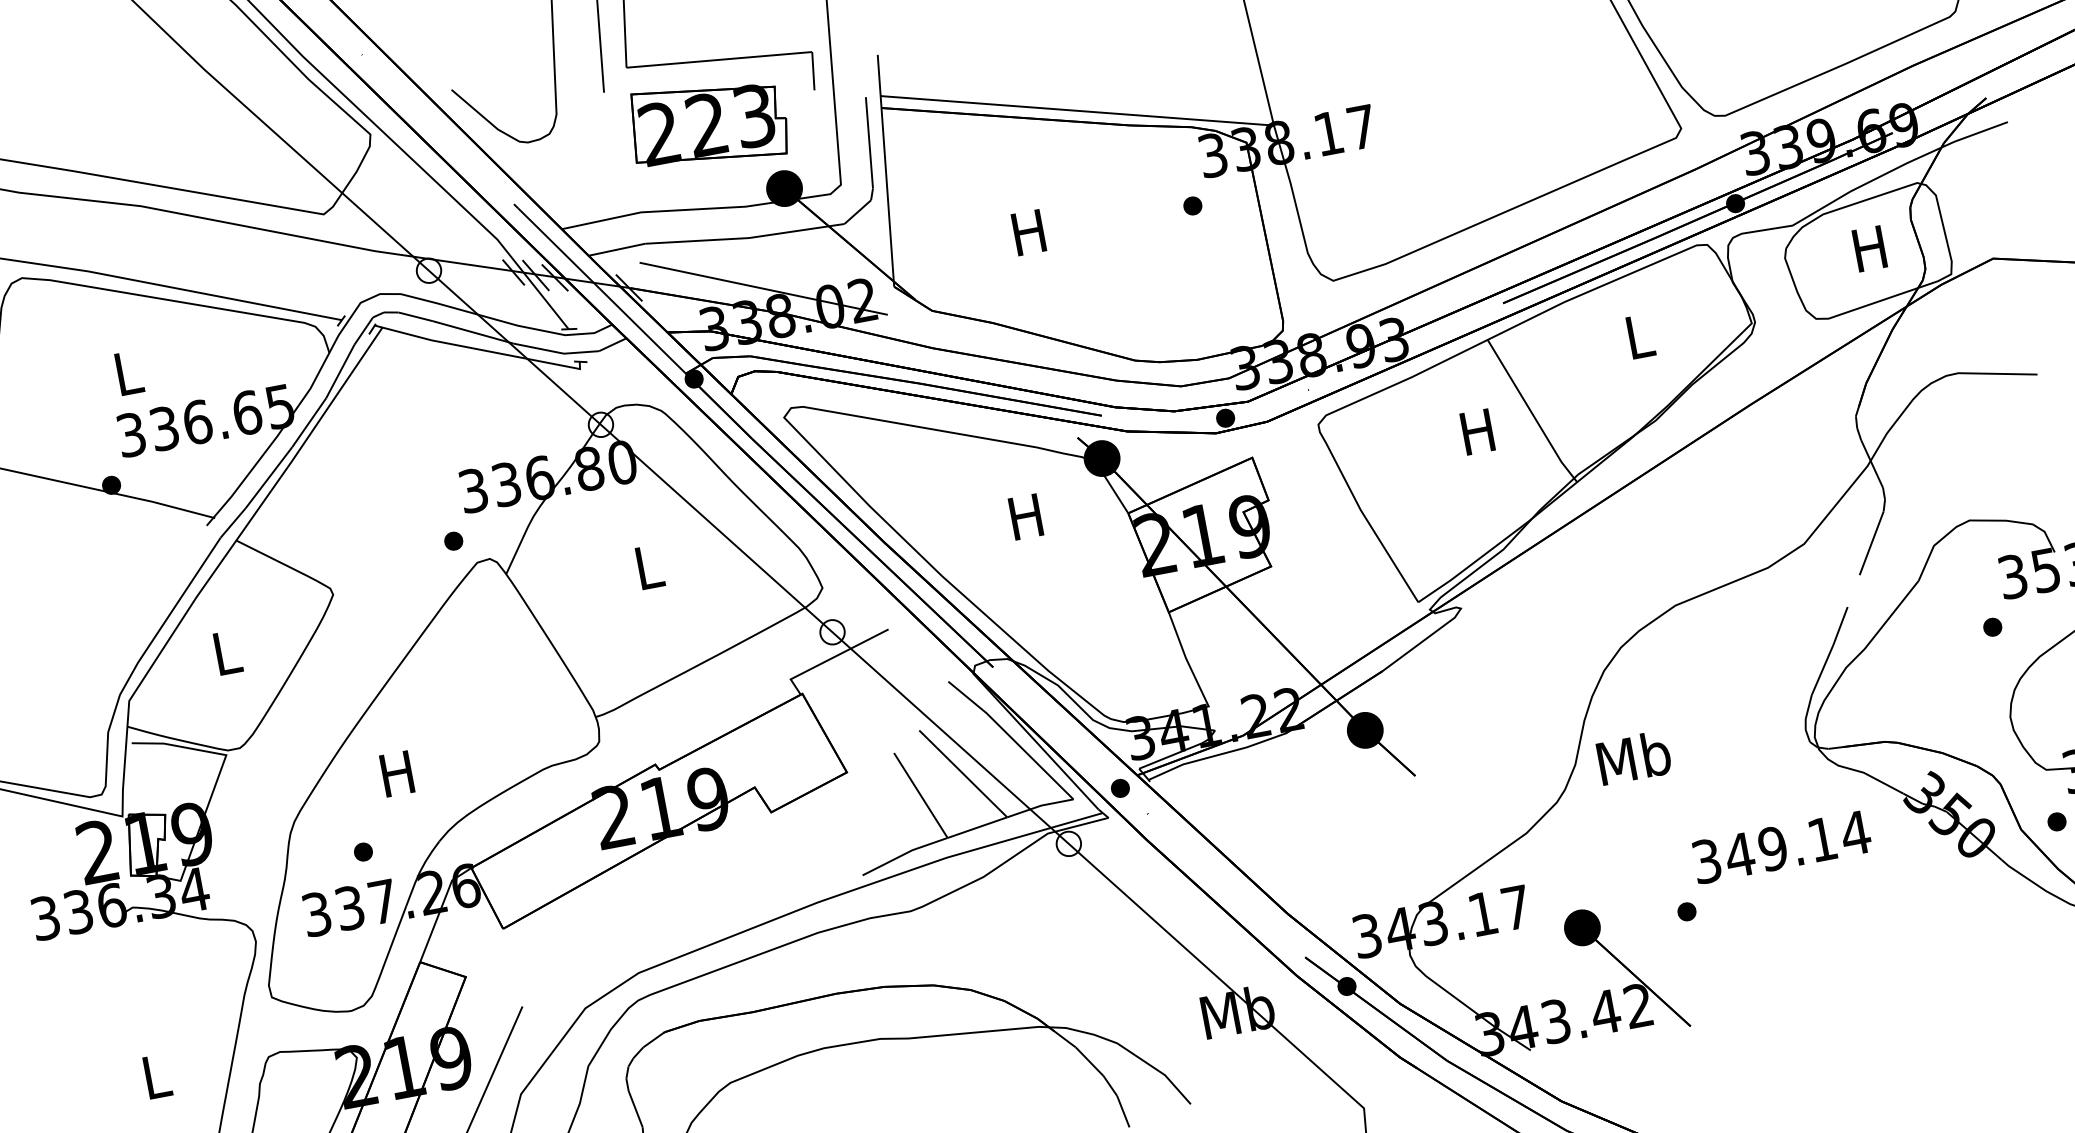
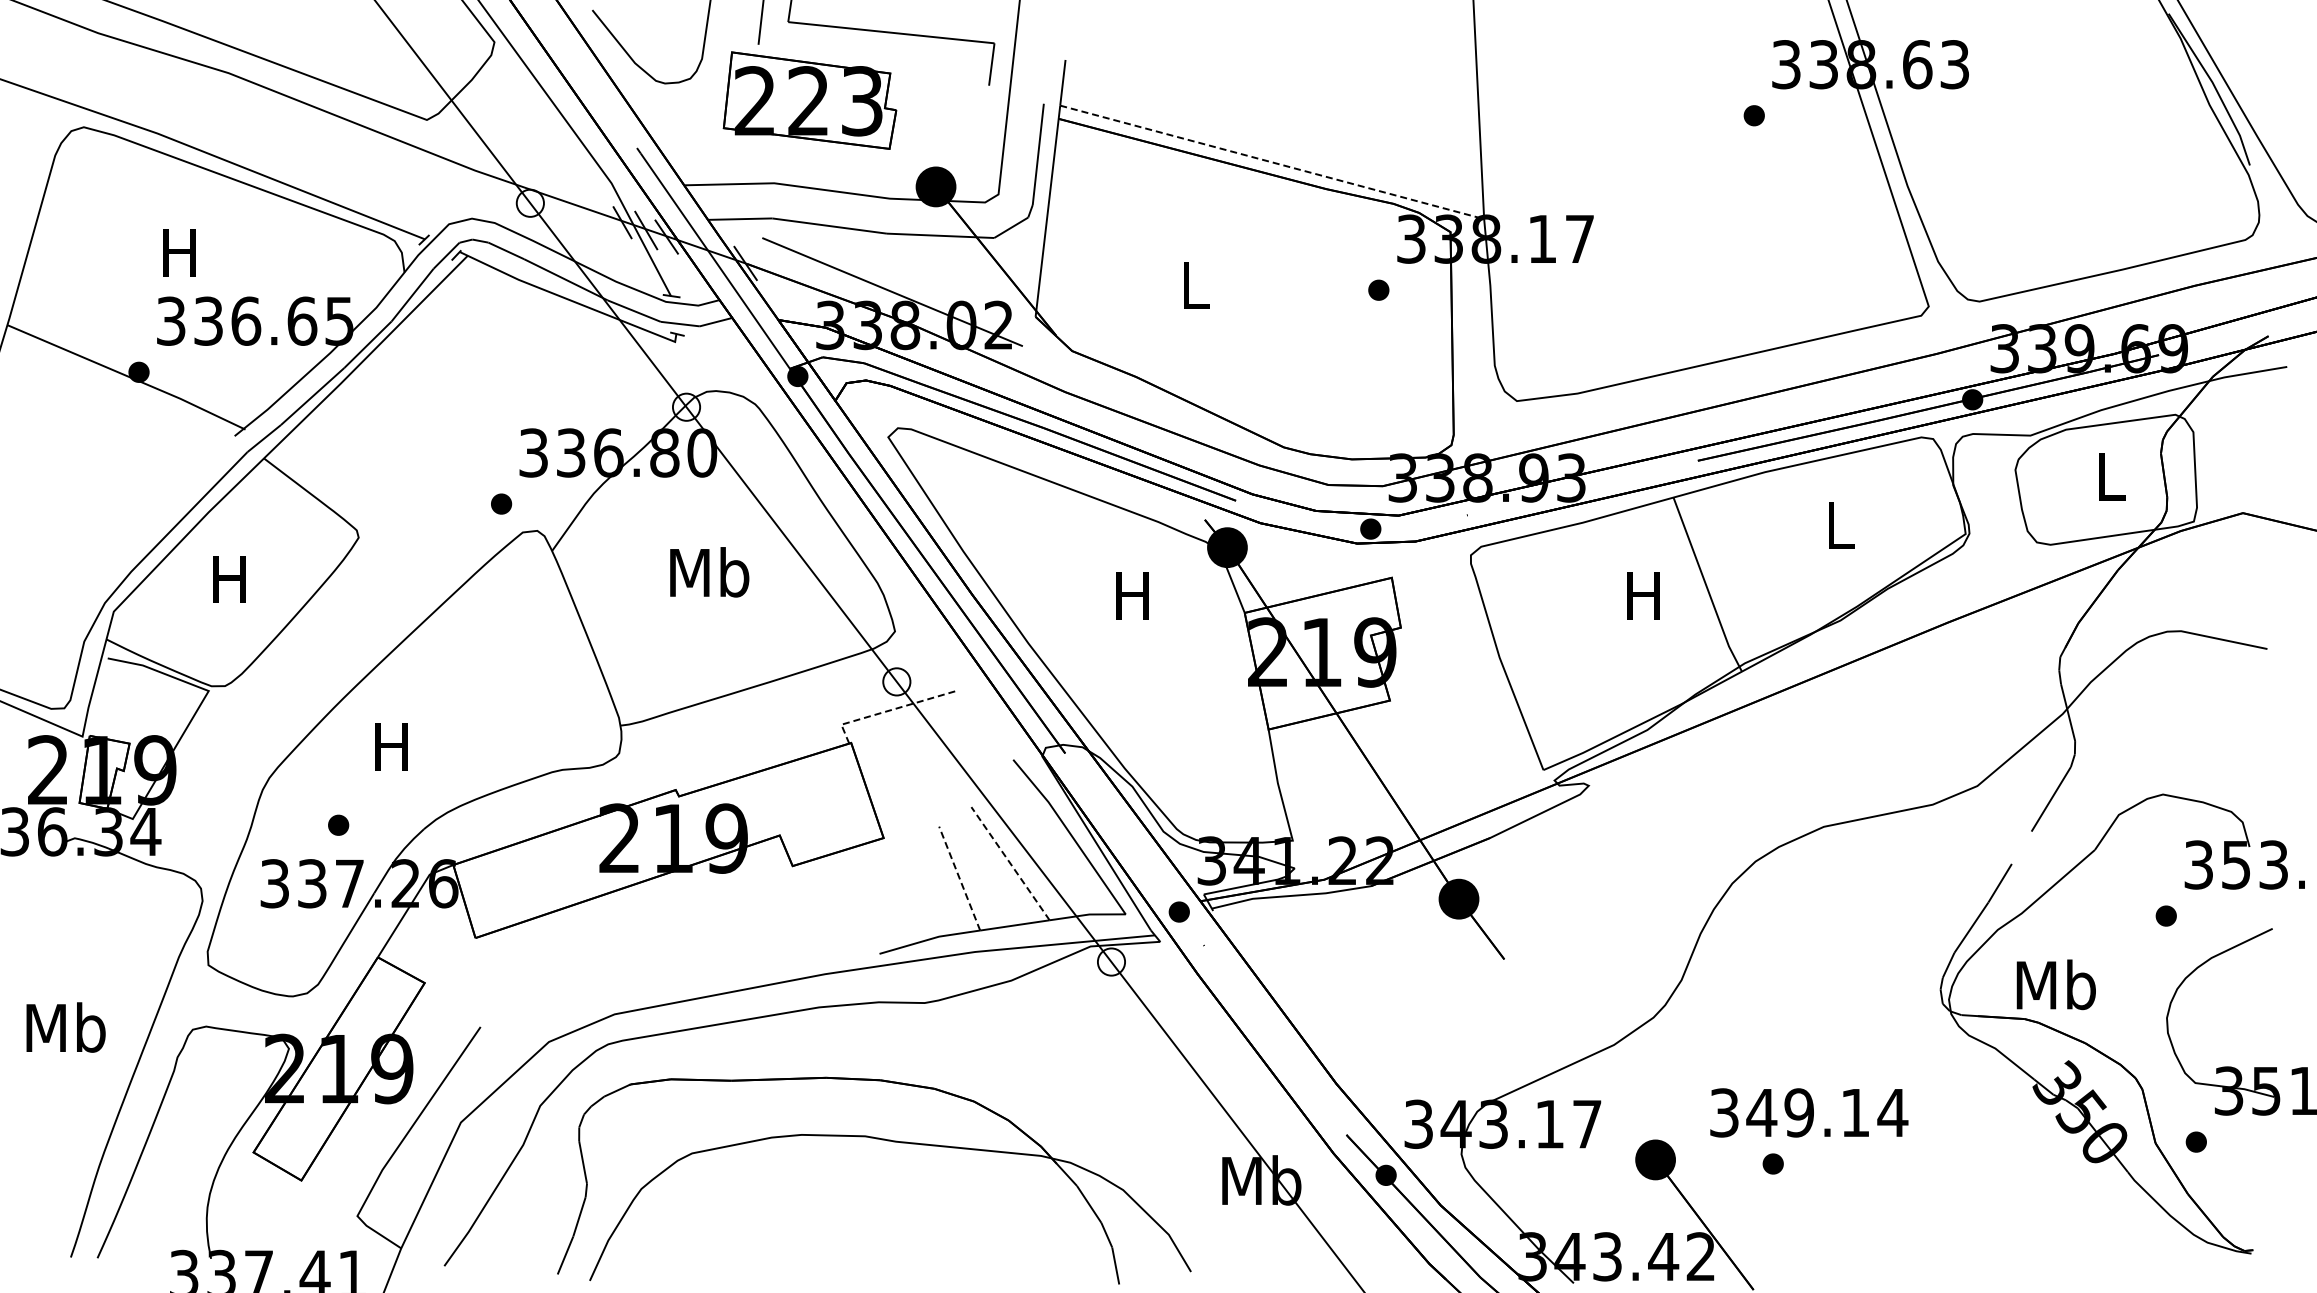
line: (1077, 110) -> (1272, 162), solid -> dashed
part: (707, 124) -> (809, 100), moved
text: (1028, 232) -> (1193, 285), H -> L
text: (1869, 248) -> (2109, 476), H -> L
text: (127, 372) -> (179, 252), L -> H
text: (648, 566) -> (709, 572), L -> Mb
text: (226, 653) -> (229, 579), L -> H
line: (831, 658) -> (890, 710), solid -> dashed
text: (1633, 757) -> (2055, 984), moved
line: (963, 773) -> (1010, 863), solid -> dashed
line: (920, 795) -> (959, 878), solid -> dashed
text: (1781, 846) -> (1809, 1112), moved
text: (155, 1076) -> (65, 1027), L -> Mb

